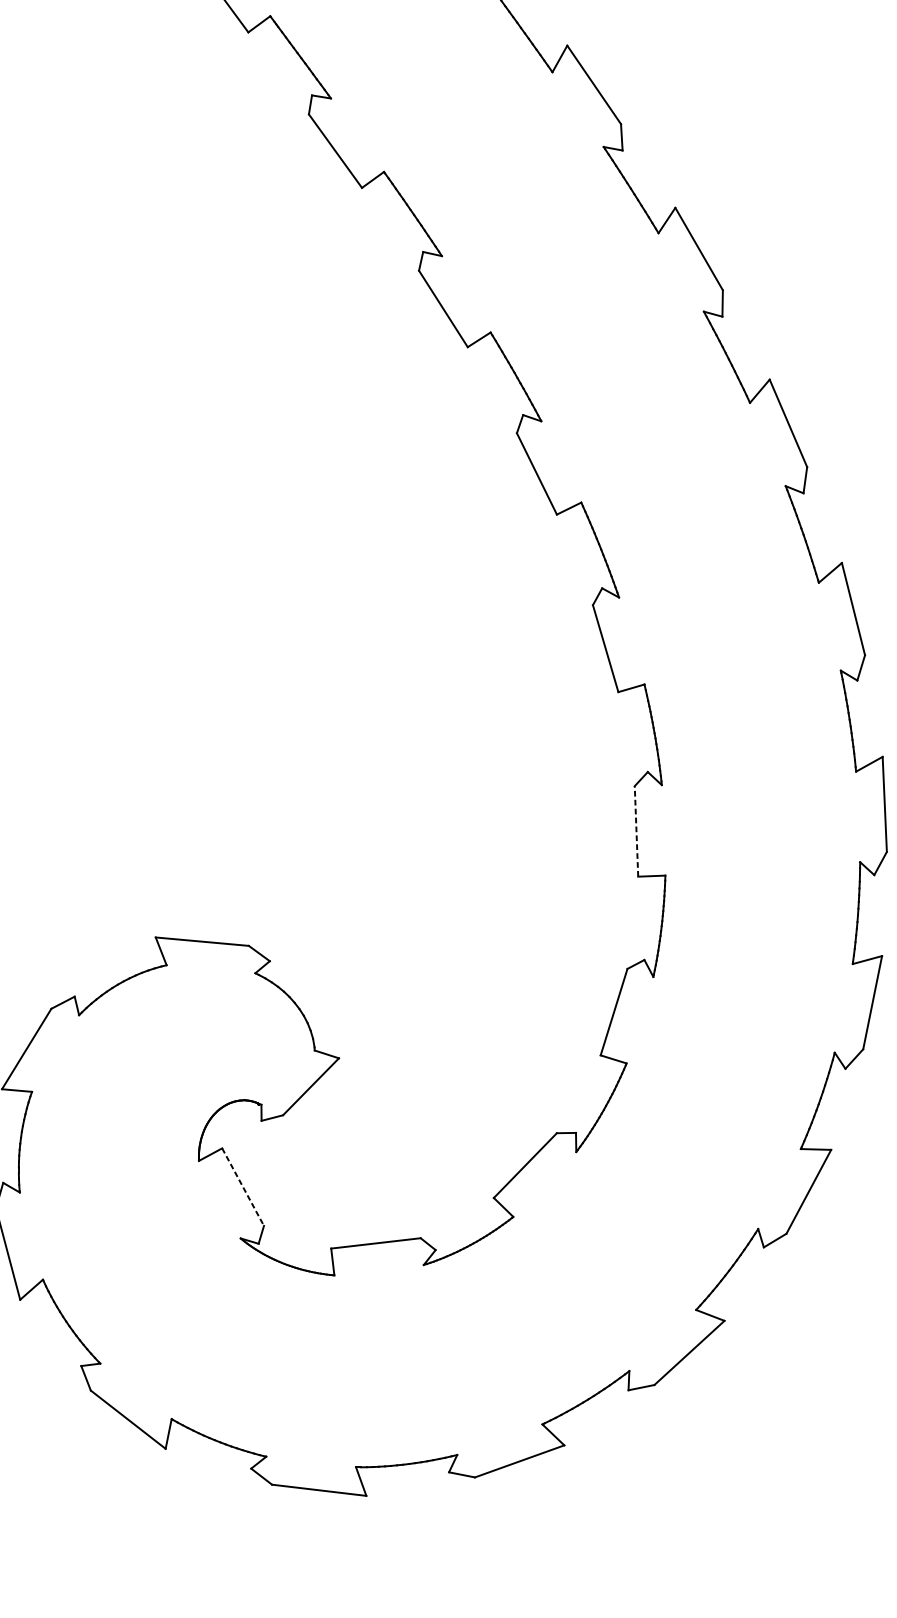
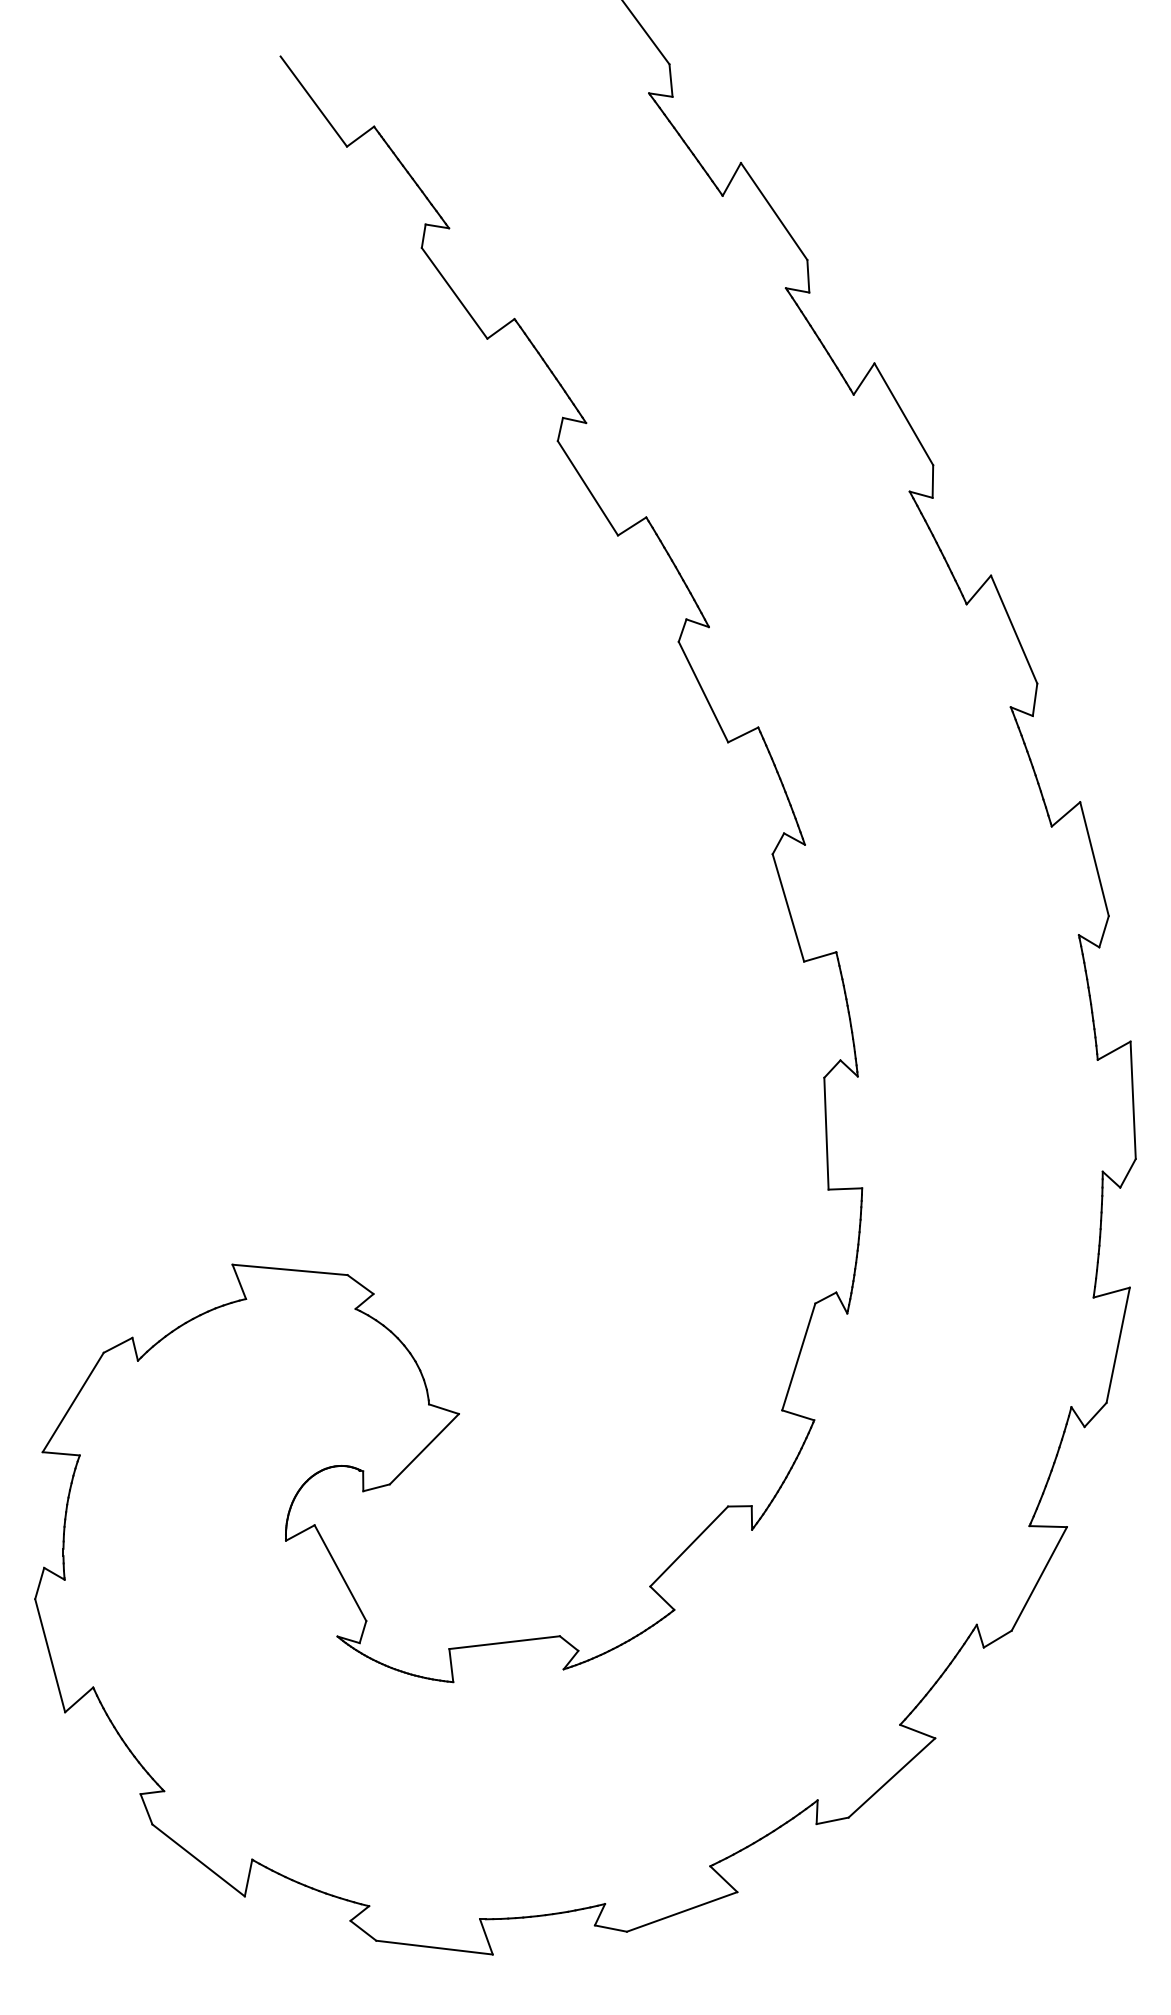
line: (636, 831) -> (826, 1133), dashed -> solid
line: (243, 1187) -> (340, 1573), dashed -> solid

